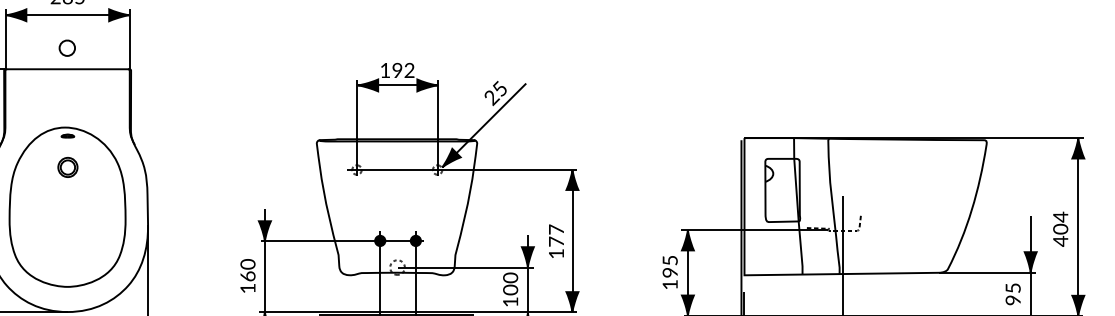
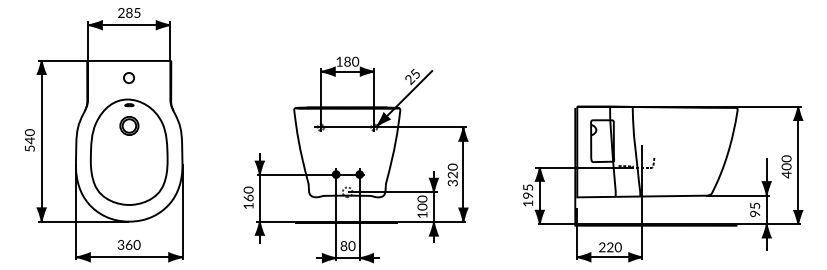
part: (66, 47) -> (128, 77), moved
text: (403, 71) -> (351, 62), 192 -> 180
part: (68, 166) -> (129, 125), size x1.43
text: (1060, 216) -> (786, 158), 404 -> 400
text: (555, 240) -> (452, 174), 177 -> 320

